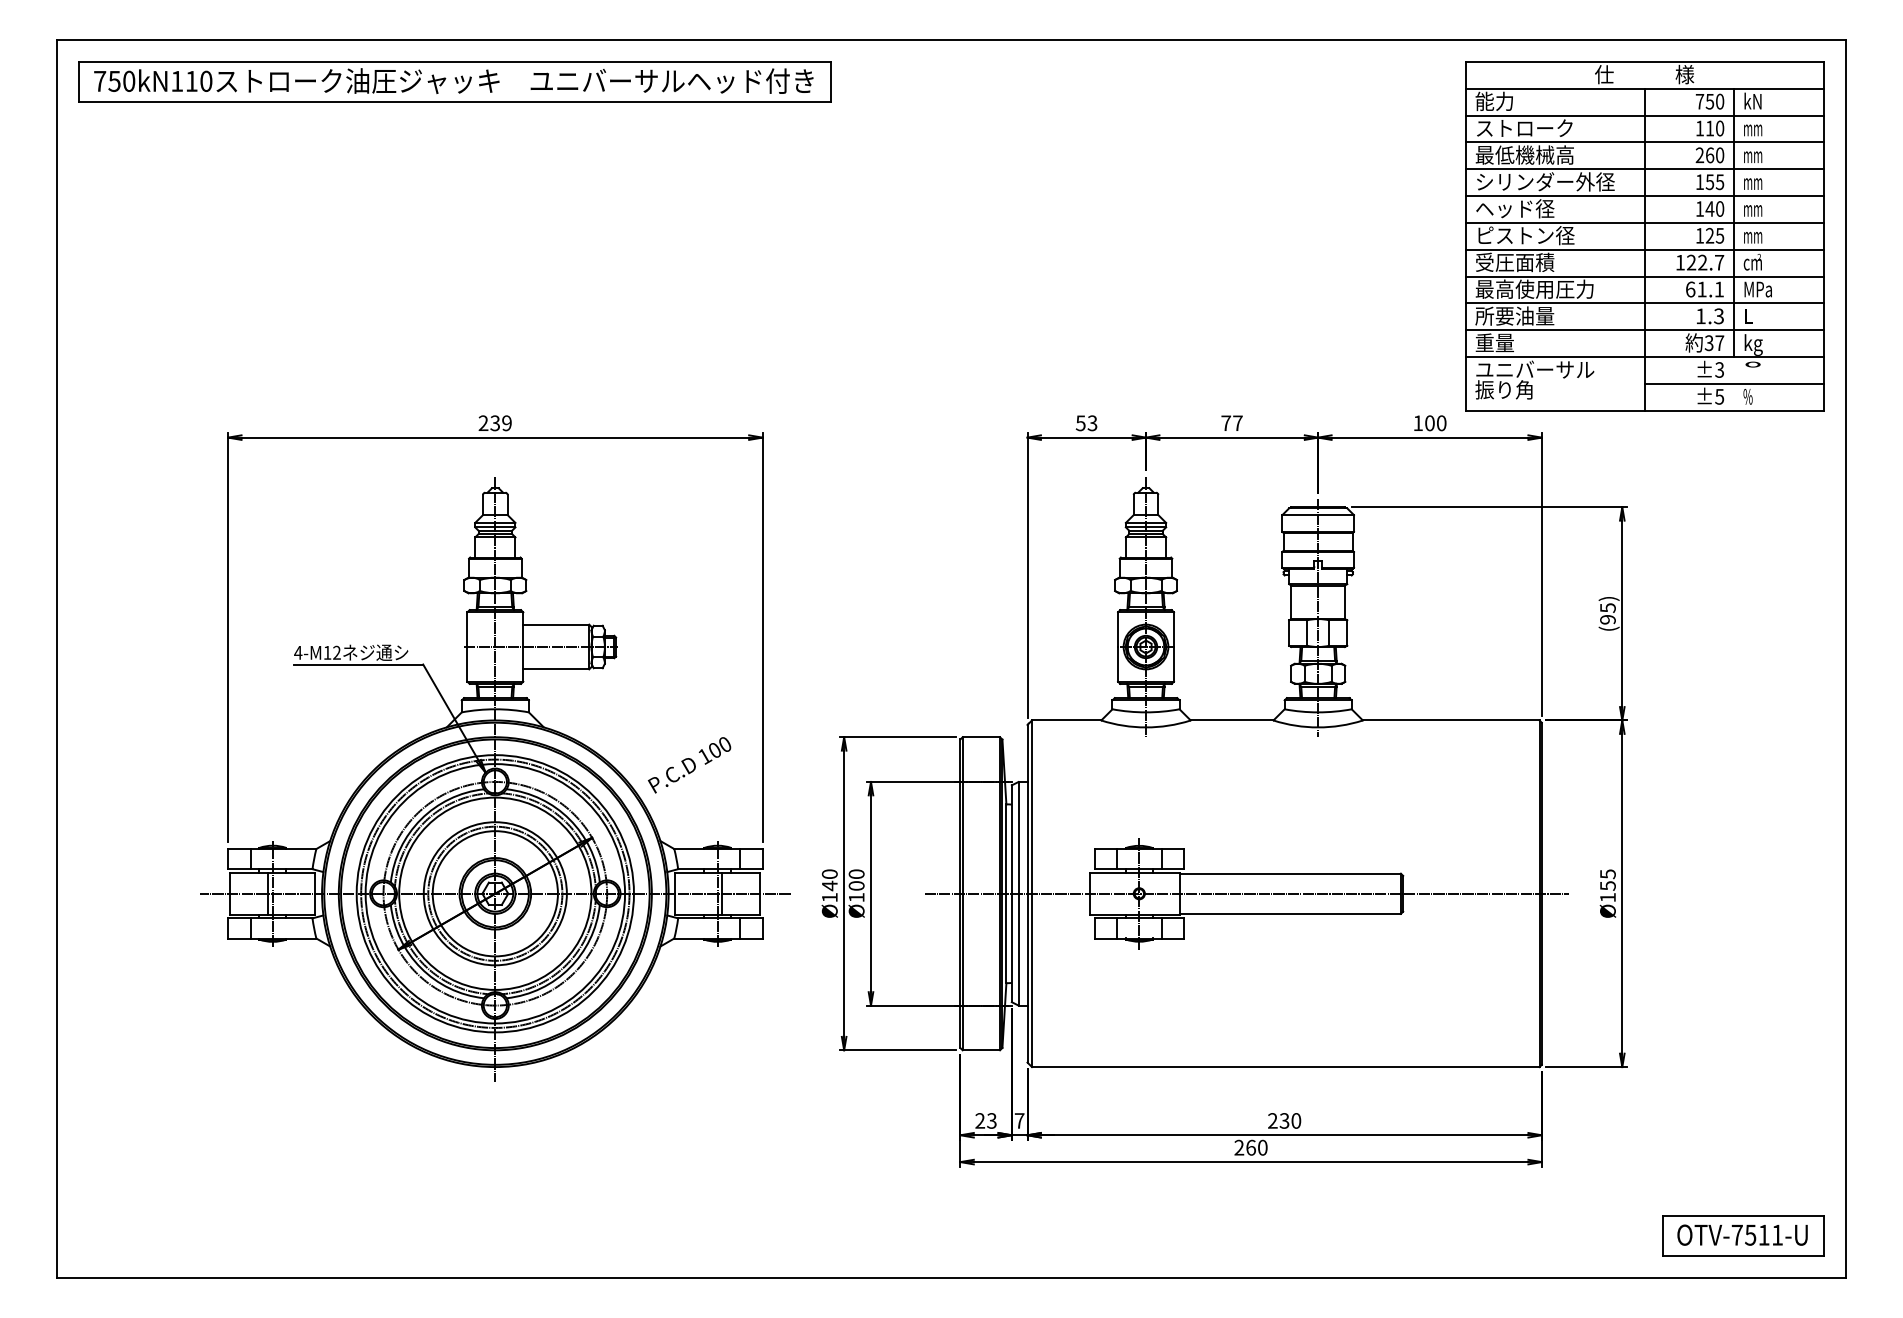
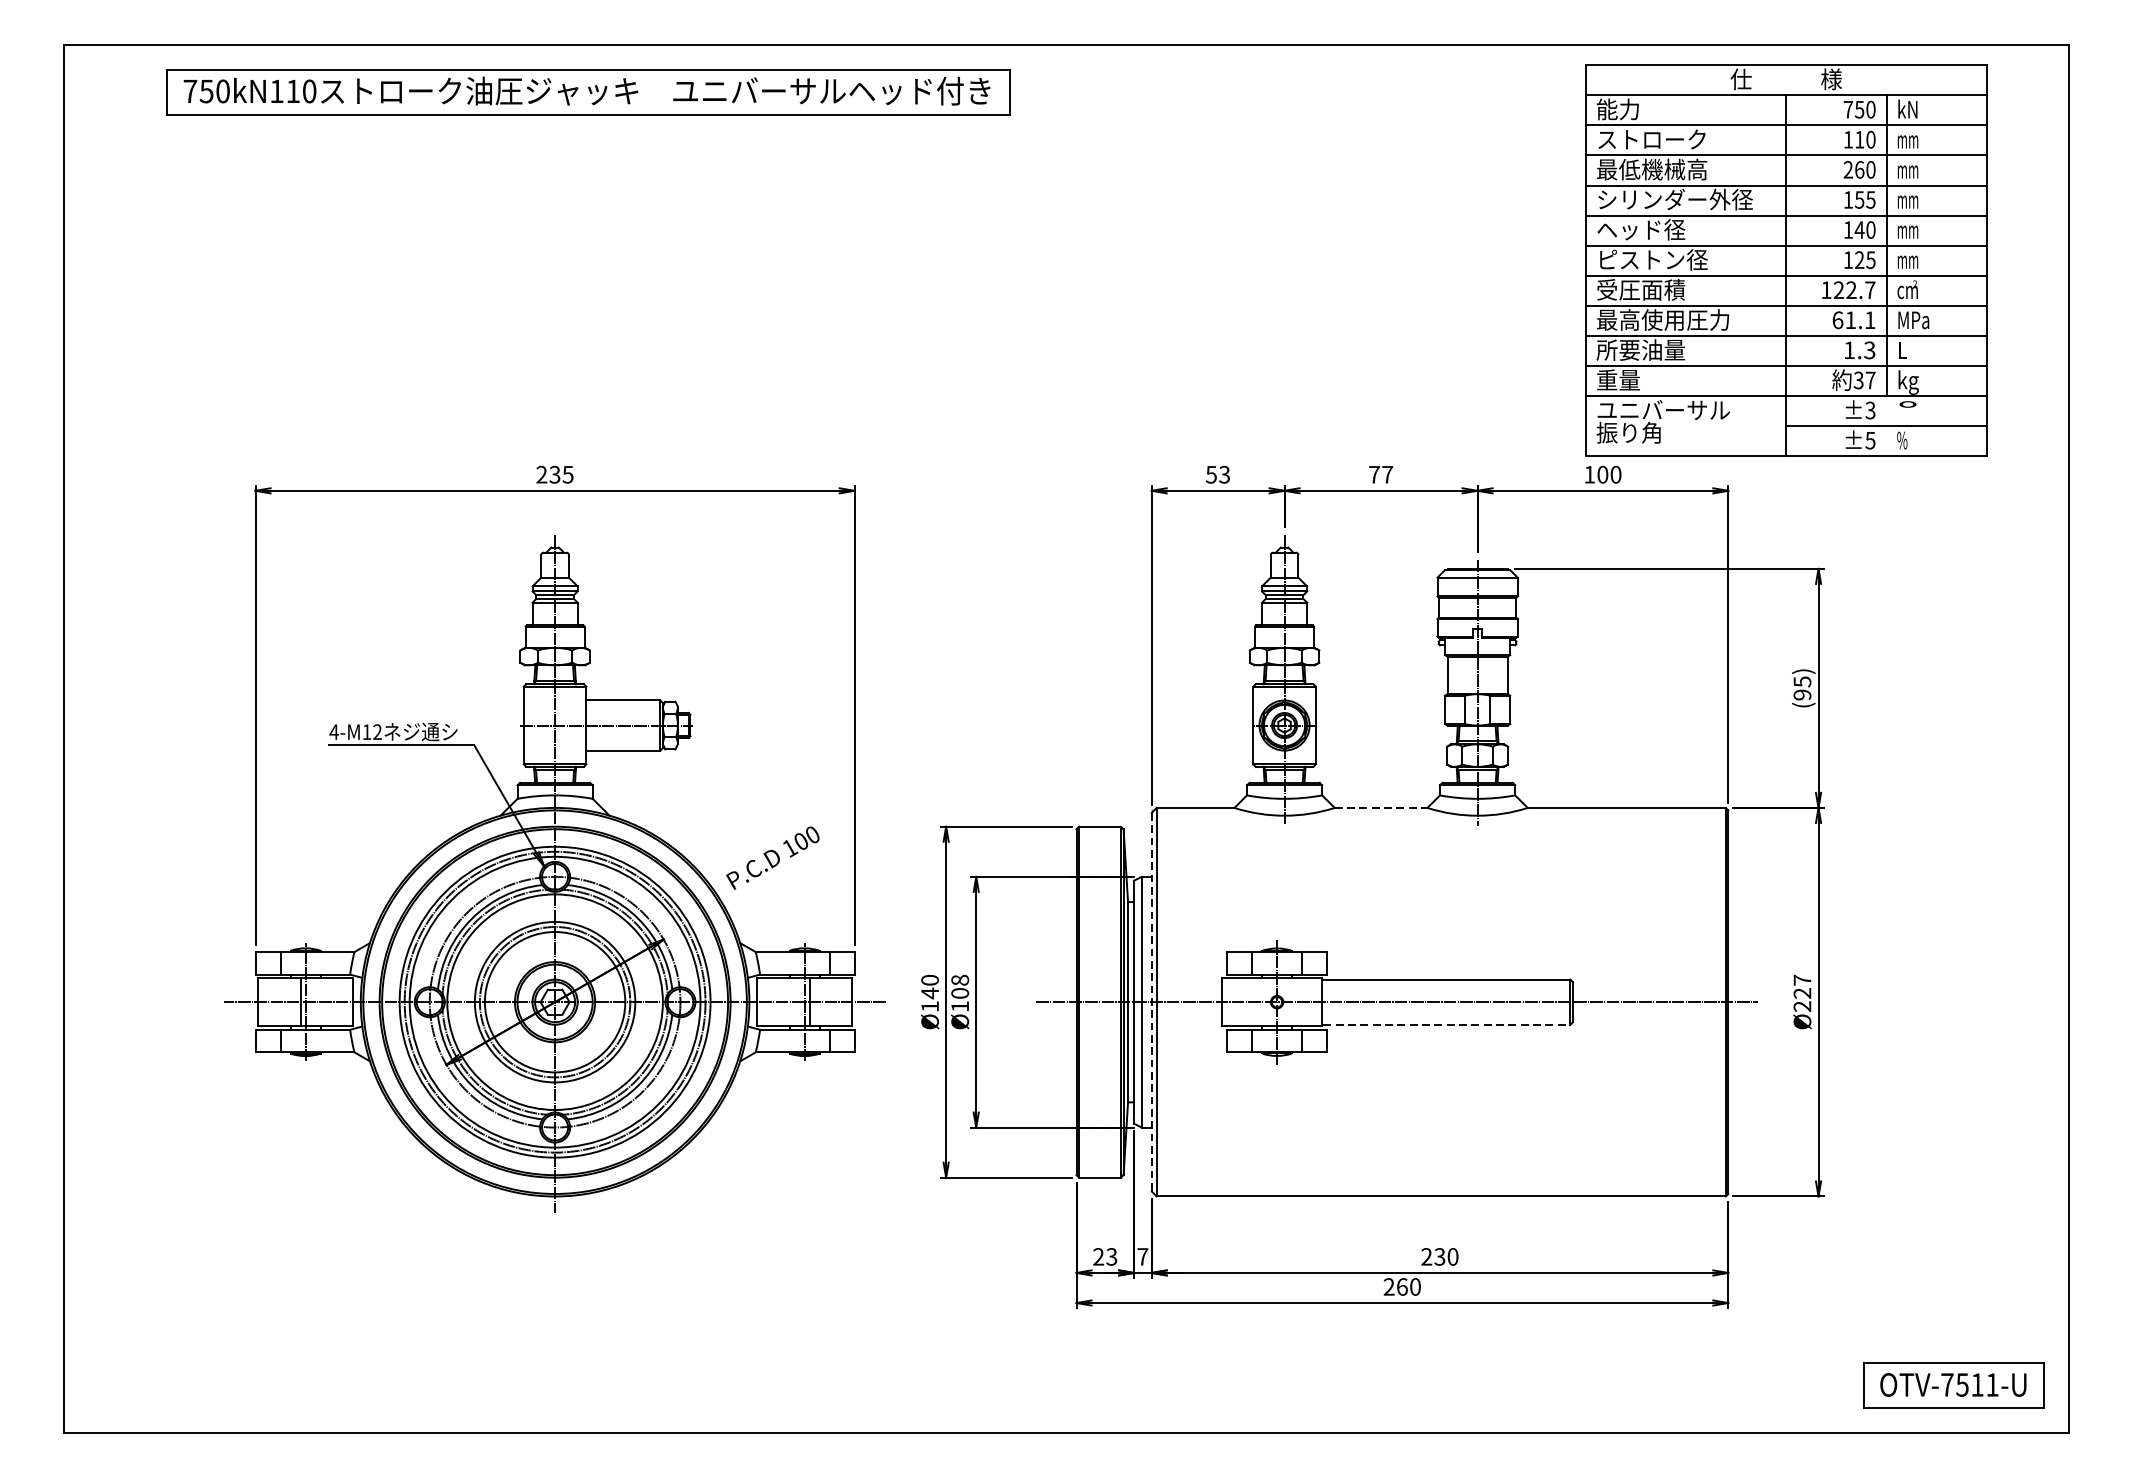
part: (454, 81) -> (587, 91), moved
part: (1644, 236) -> (1786, 260), moved
text: (506, 423) -> (567, 474), 239 -> 235
line: (1232, 720) -> (1381, 807), solid -> dashed
text: (856, 873) -> (959, 979), Ø100 -> Ø108
text: (1607, 885) -> (1801, 992), Ø155 -> Ø227
line: (1027, 893) -> (1151, 1001), solid -> dashed
line: (1291, 913) -> (1447, 1024), solid -> dashed

